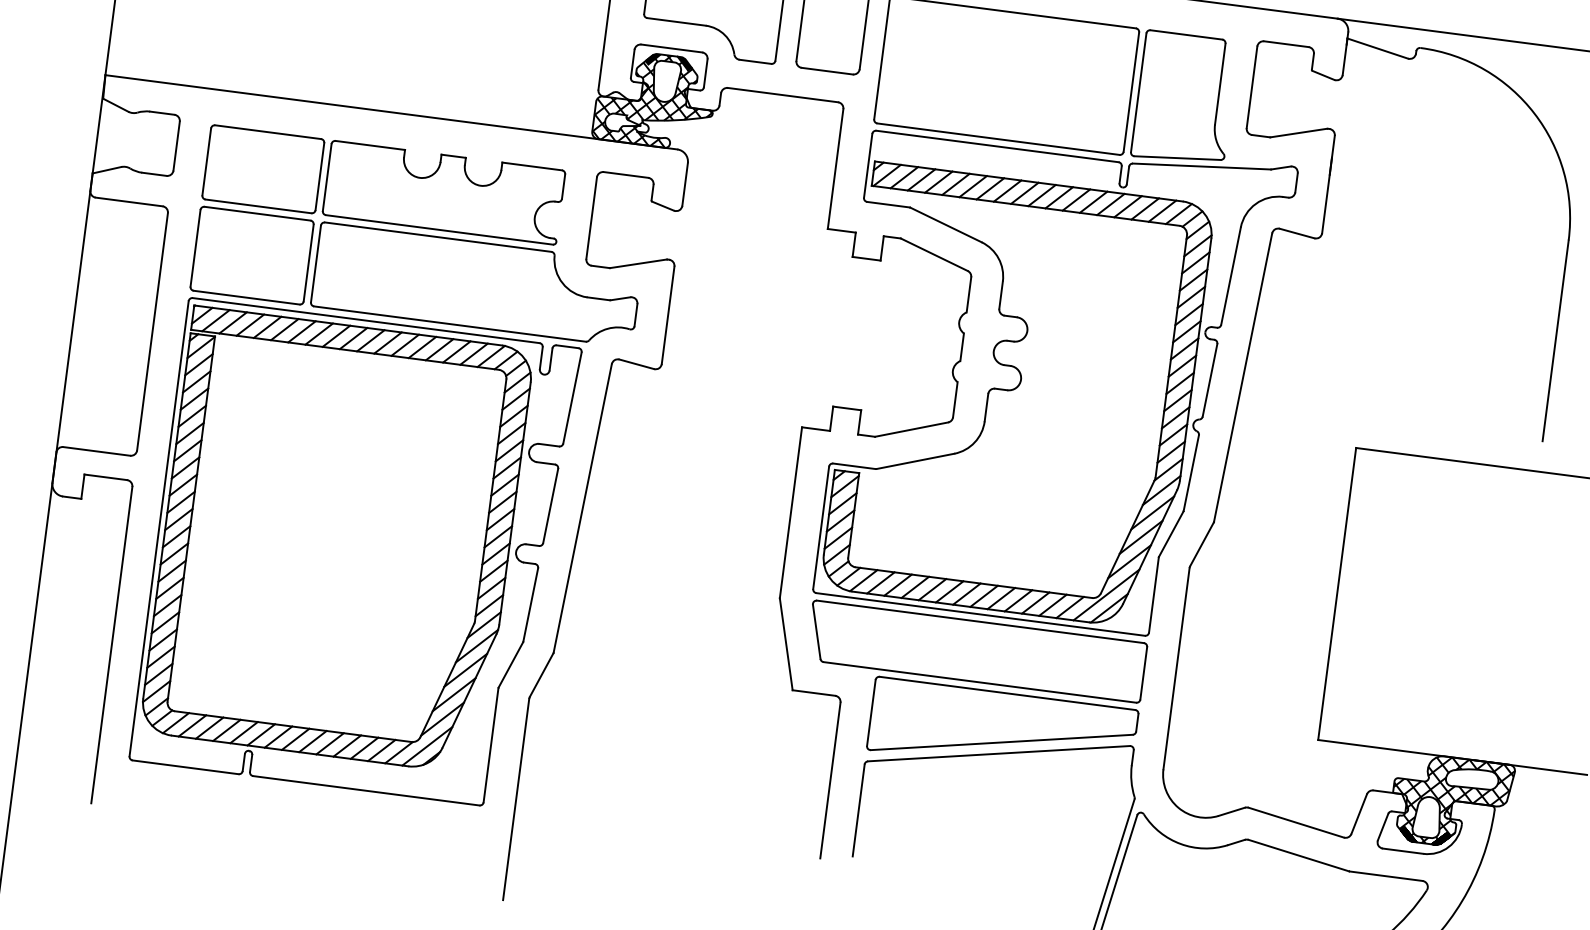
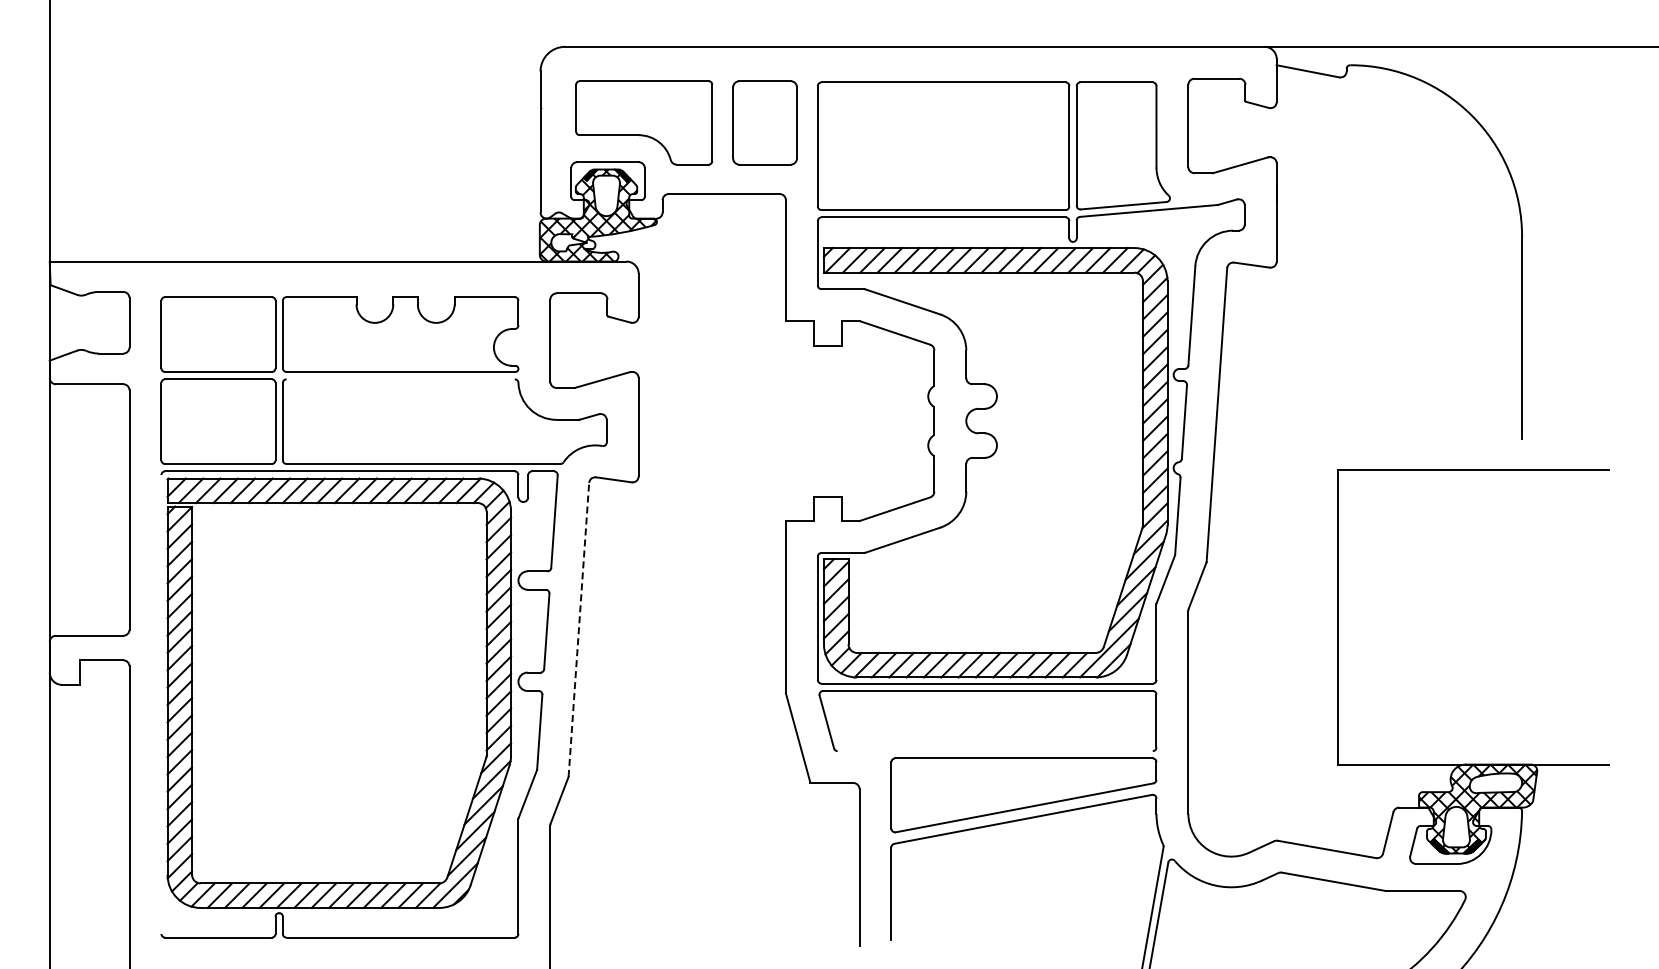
line: (438, 237) -> (400, 379), removed
line: (582, 508) -> (578, 629), solid -> dashed
line: (159, 528) -> (161, 704), removed
line: (979, 682) -> (994, 751), removed

